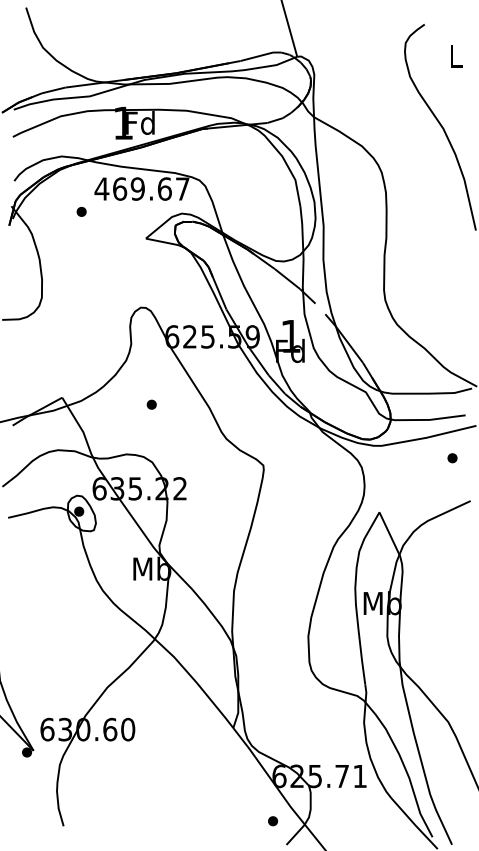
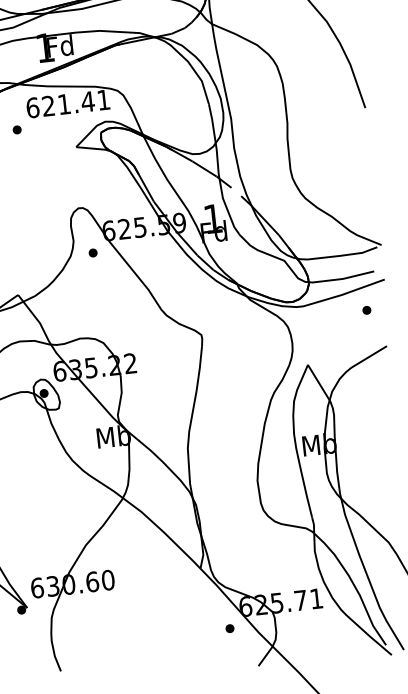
text: (141, 188) -> (67, 103), 469.67 -> 621.41
part: (151, 404) -> (92, 252), moved
part: (272, 821) -> (229, 628), moved

